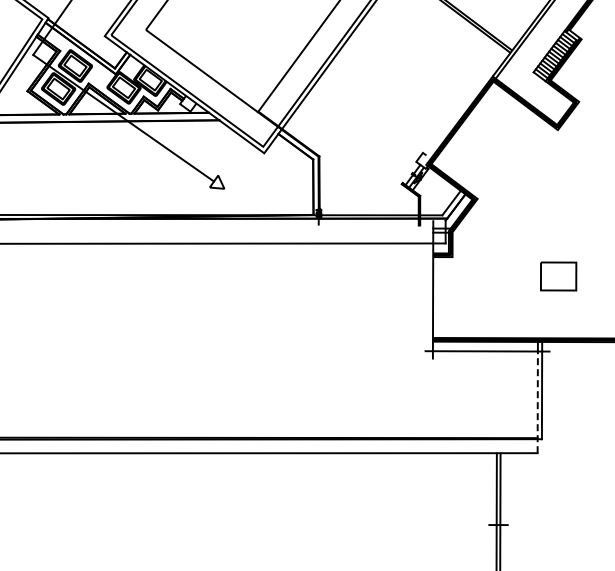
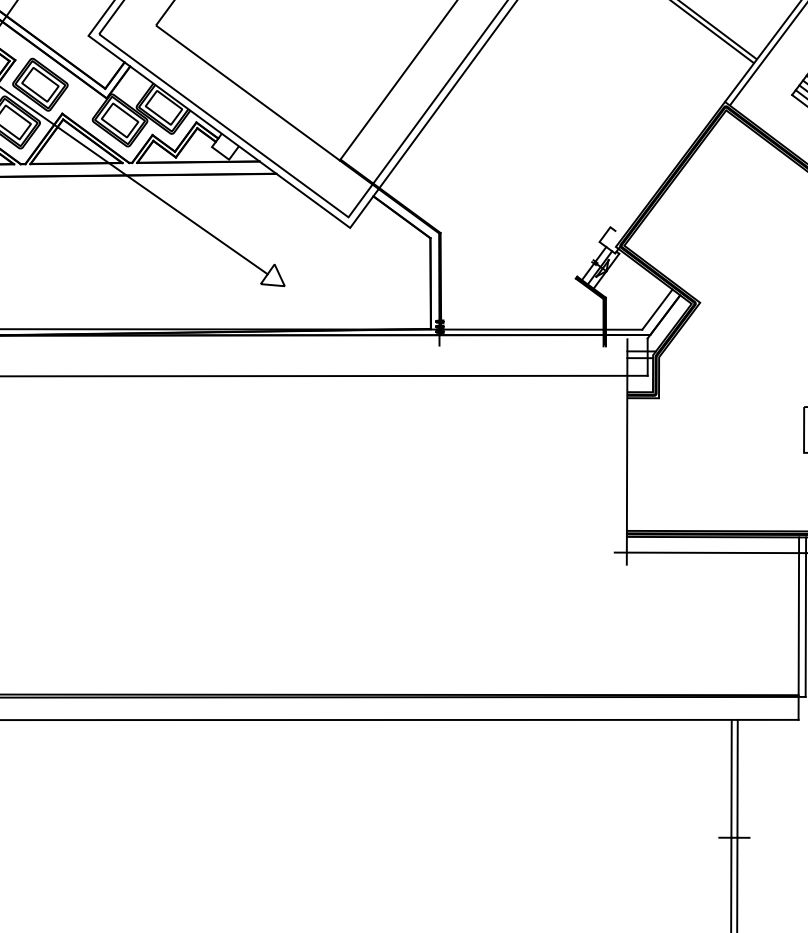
line: (537, 402) -> (798, 636), dashed -> solid

